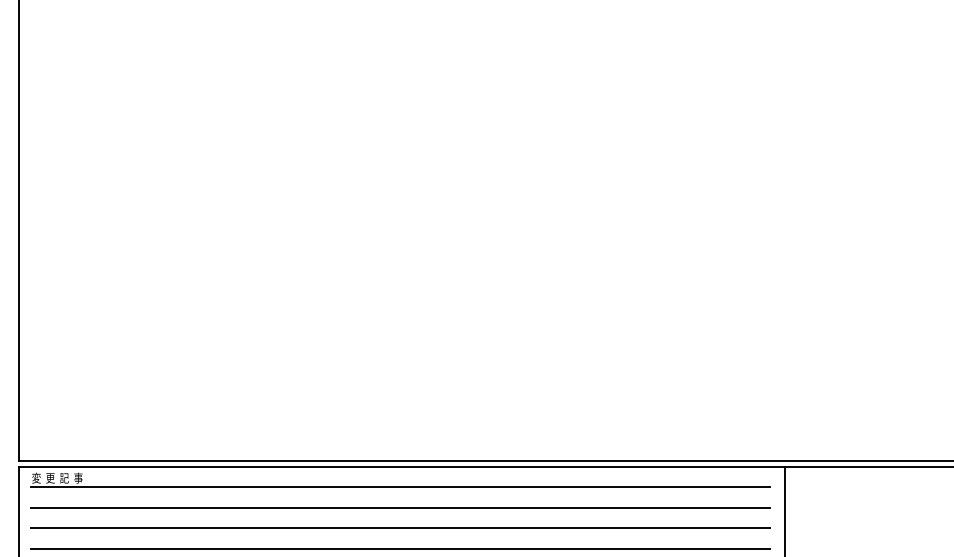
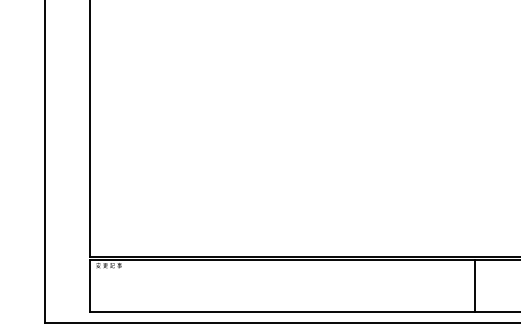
line: (399, 487) -> (281, 270), removed
line: (399, 507) -> (281, 280), removed
line: (399, 527) -> (281, 290), removed
line: (399, 549) -> (281, 301), removed

